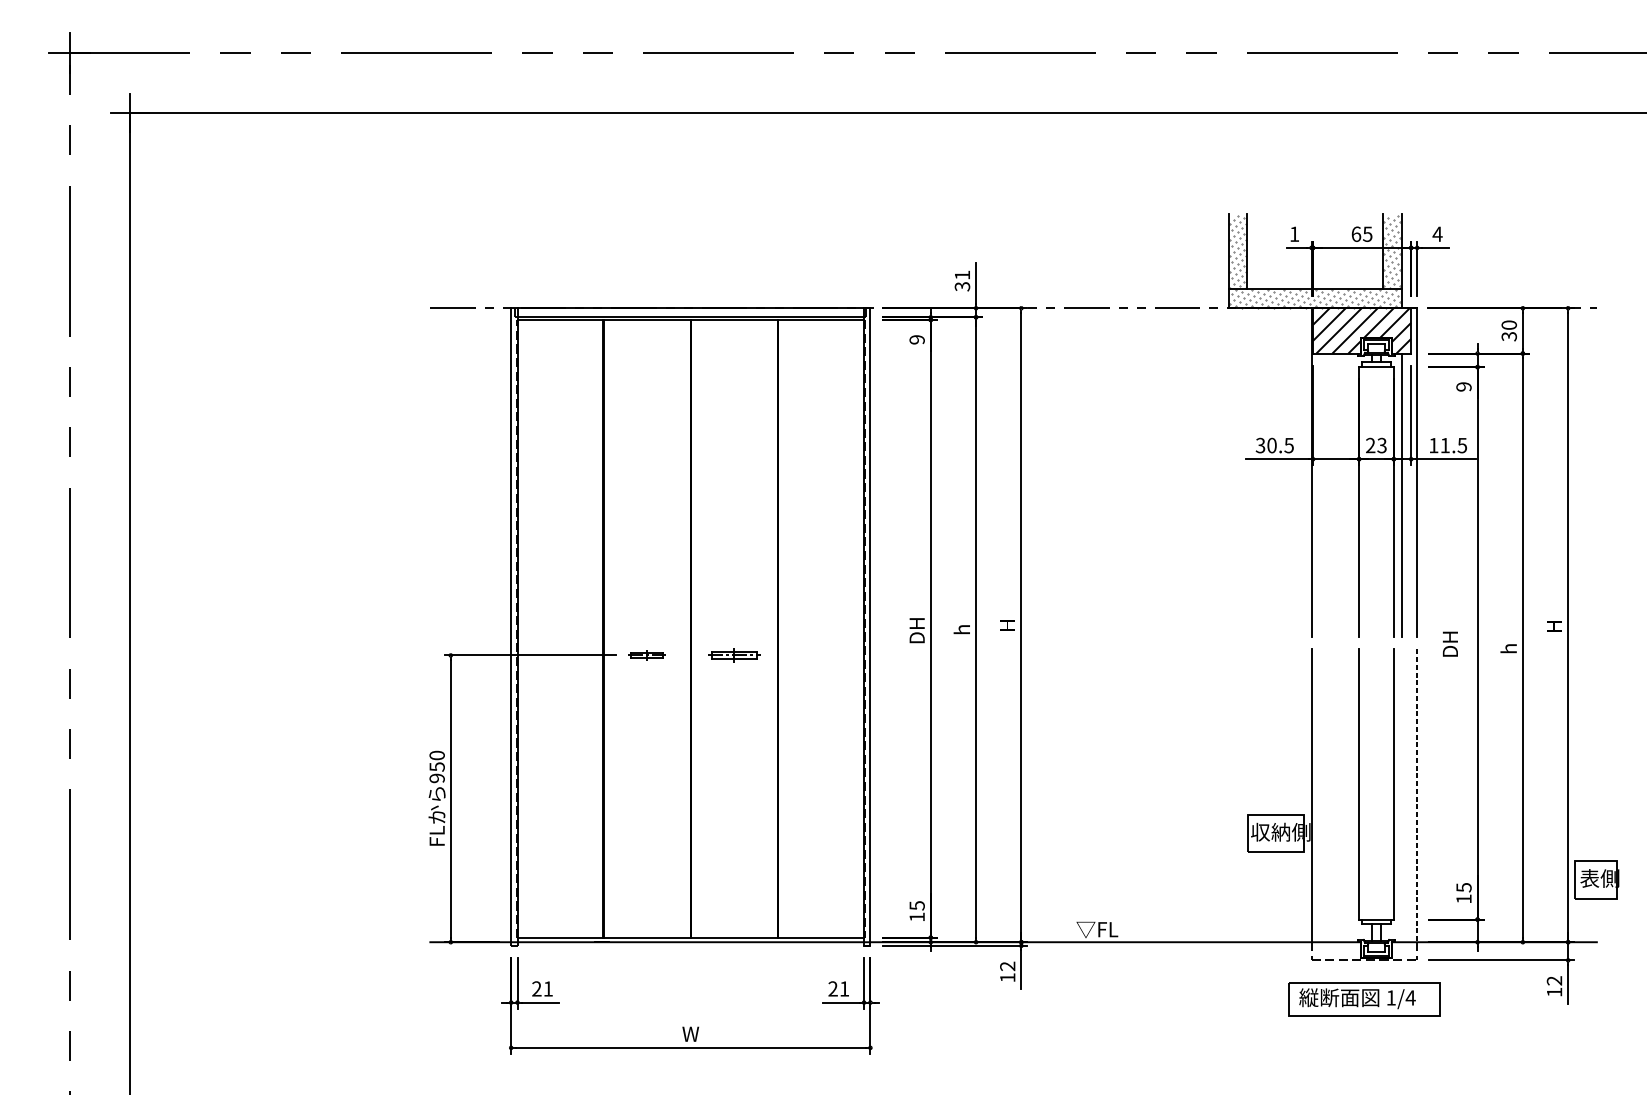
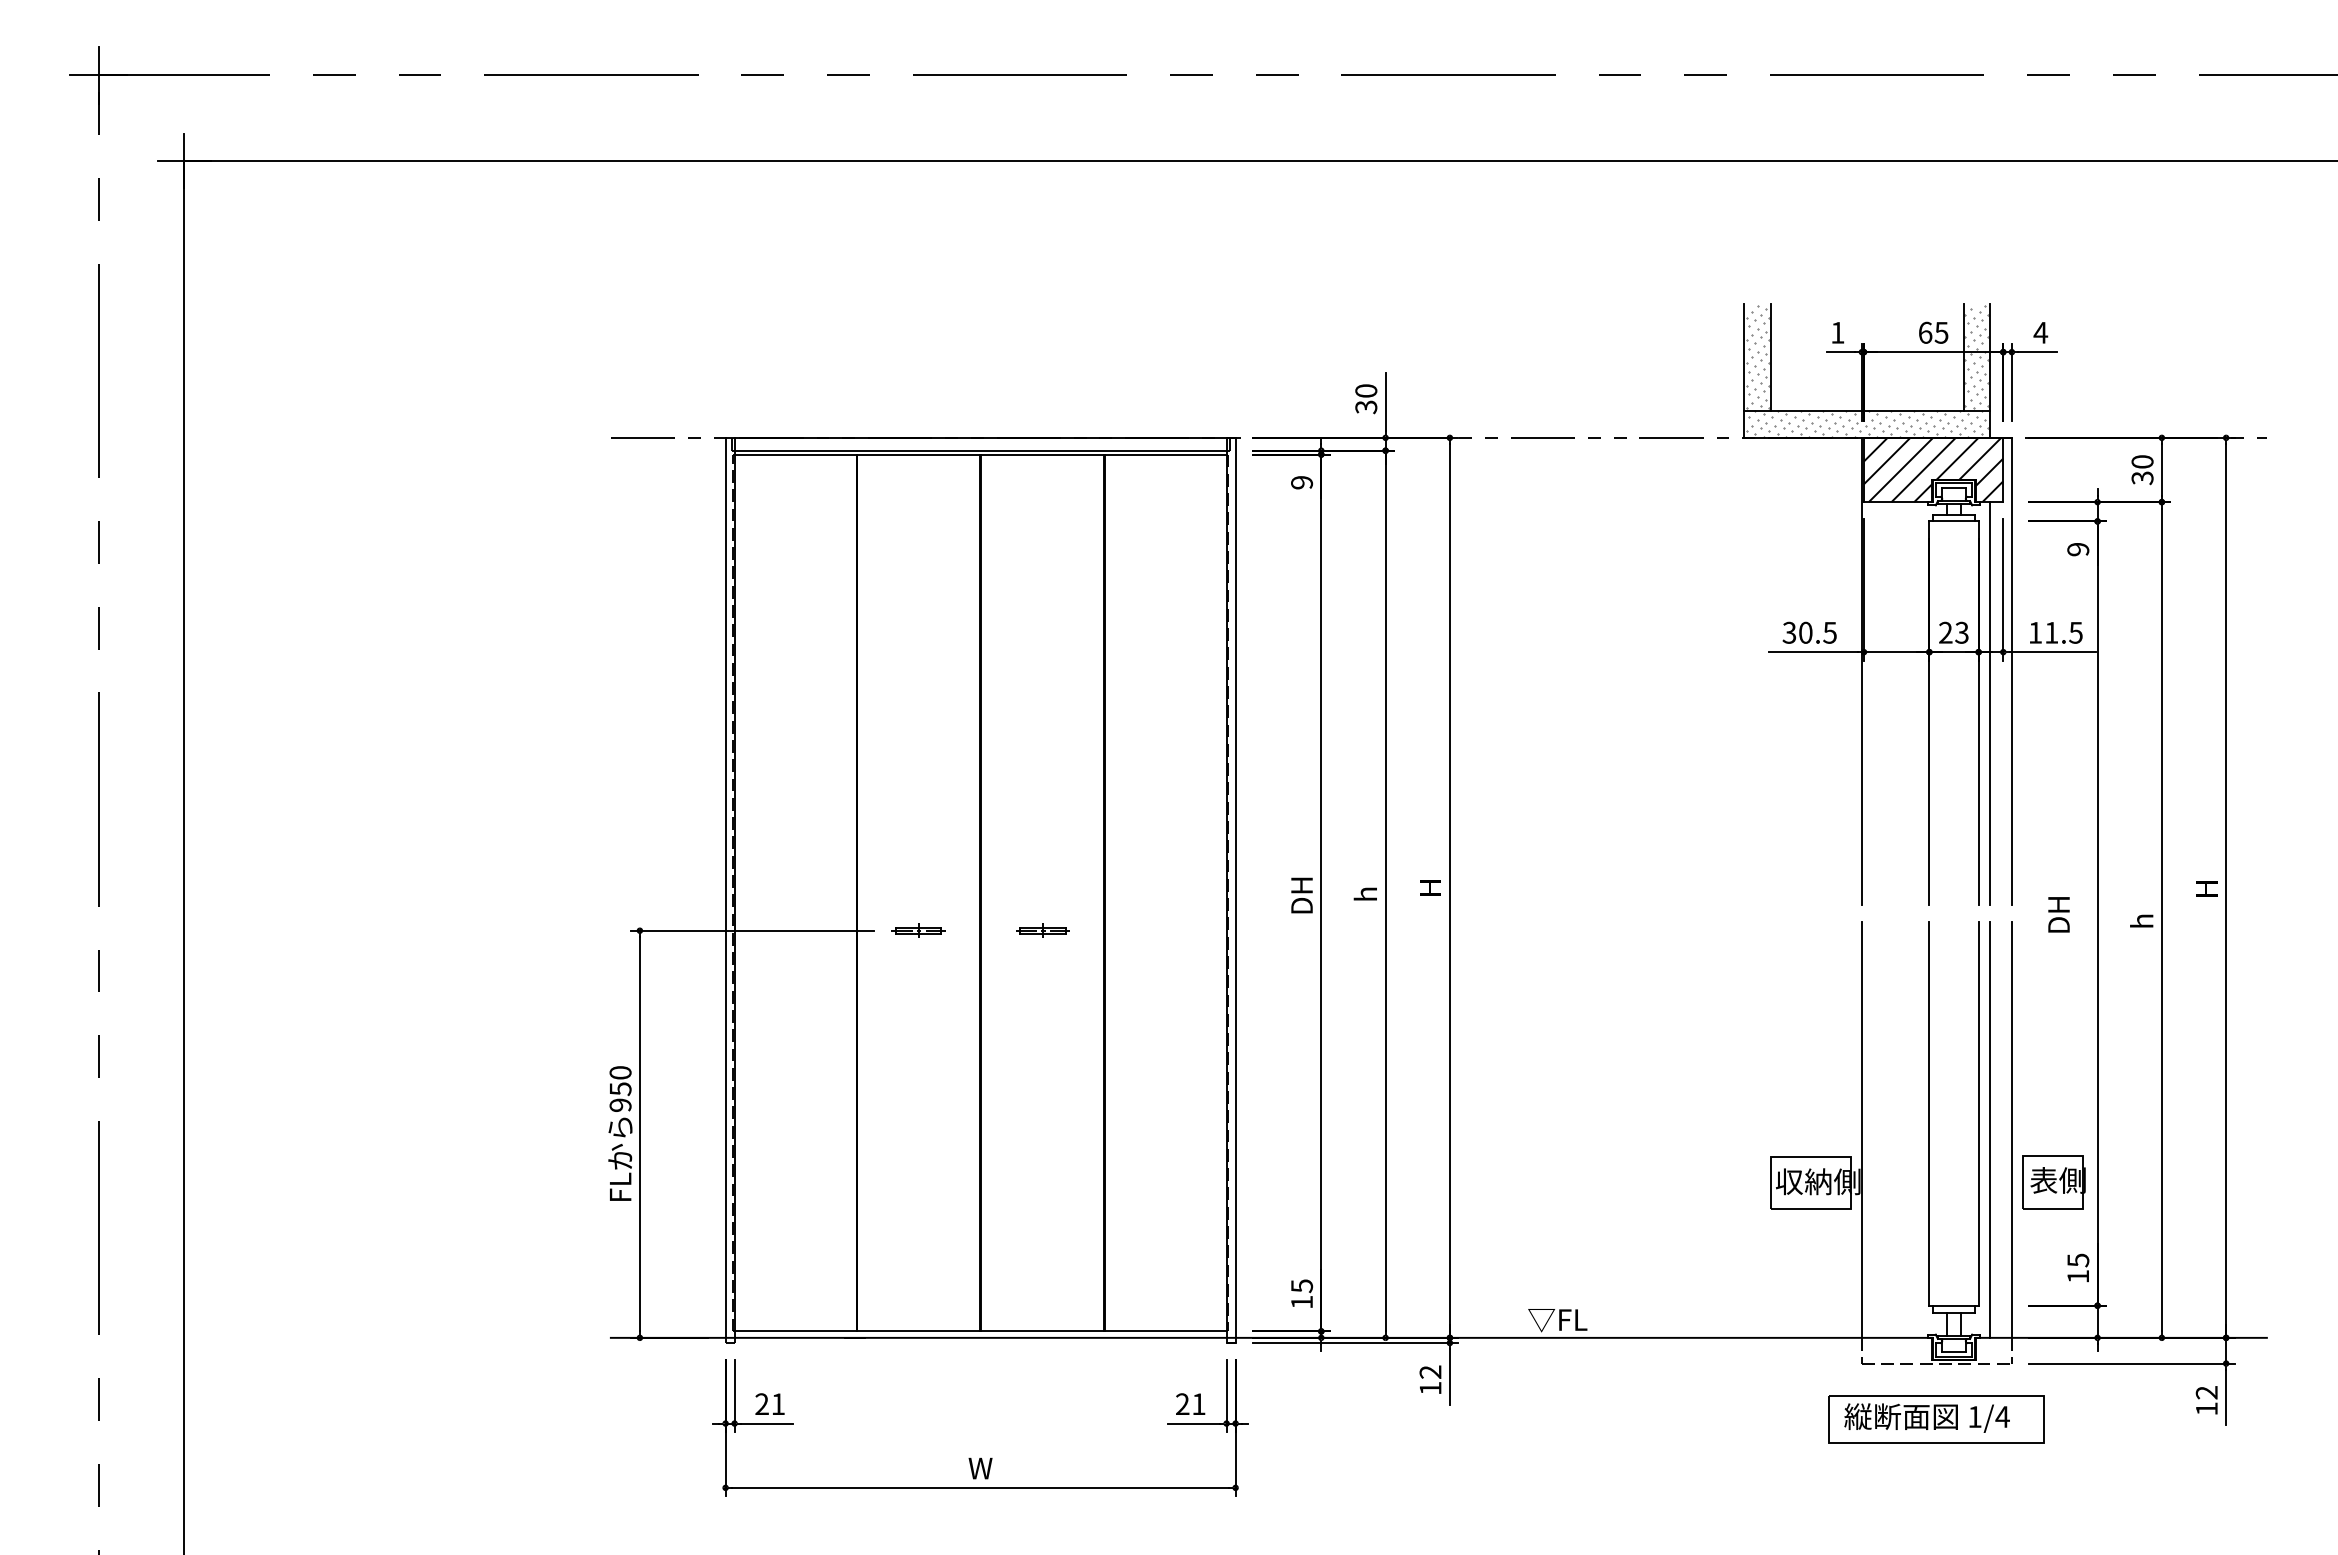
text: (962, 274) -> (1366, 390), 31 -> 30
part: (734, 655) -> (1042, 930), size x0.71
line: (1402, 795) -> (1990, 1129), added
line: (1416, 796) -> (2011, 1130), dashed -> solid
part: (1596, 879) -> (2053, 1182), moved

